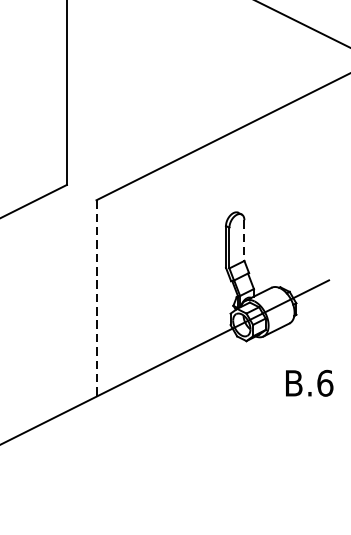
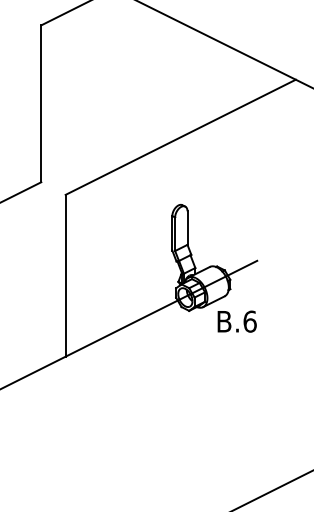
line: (244, 241) -> (187, 228), dashed -> solid
line: (96, 298) -> (65, 275), dashed -> solid
text: (308, 383) -> (236, 321), moved

